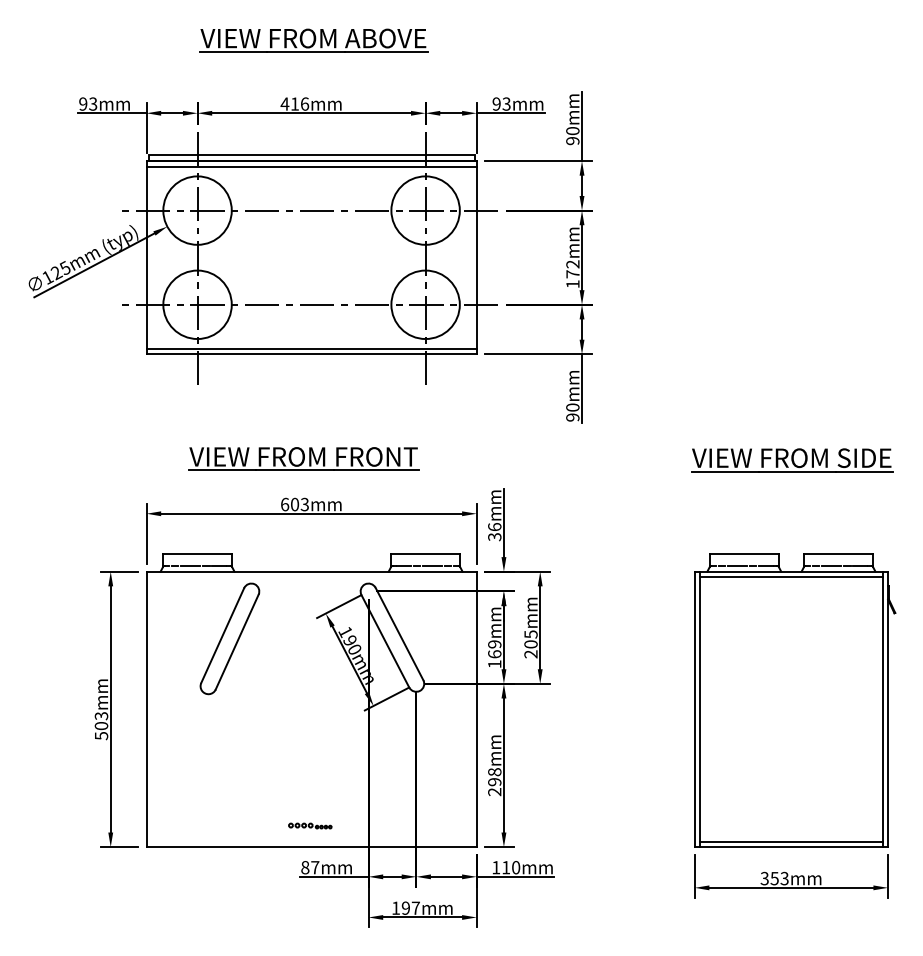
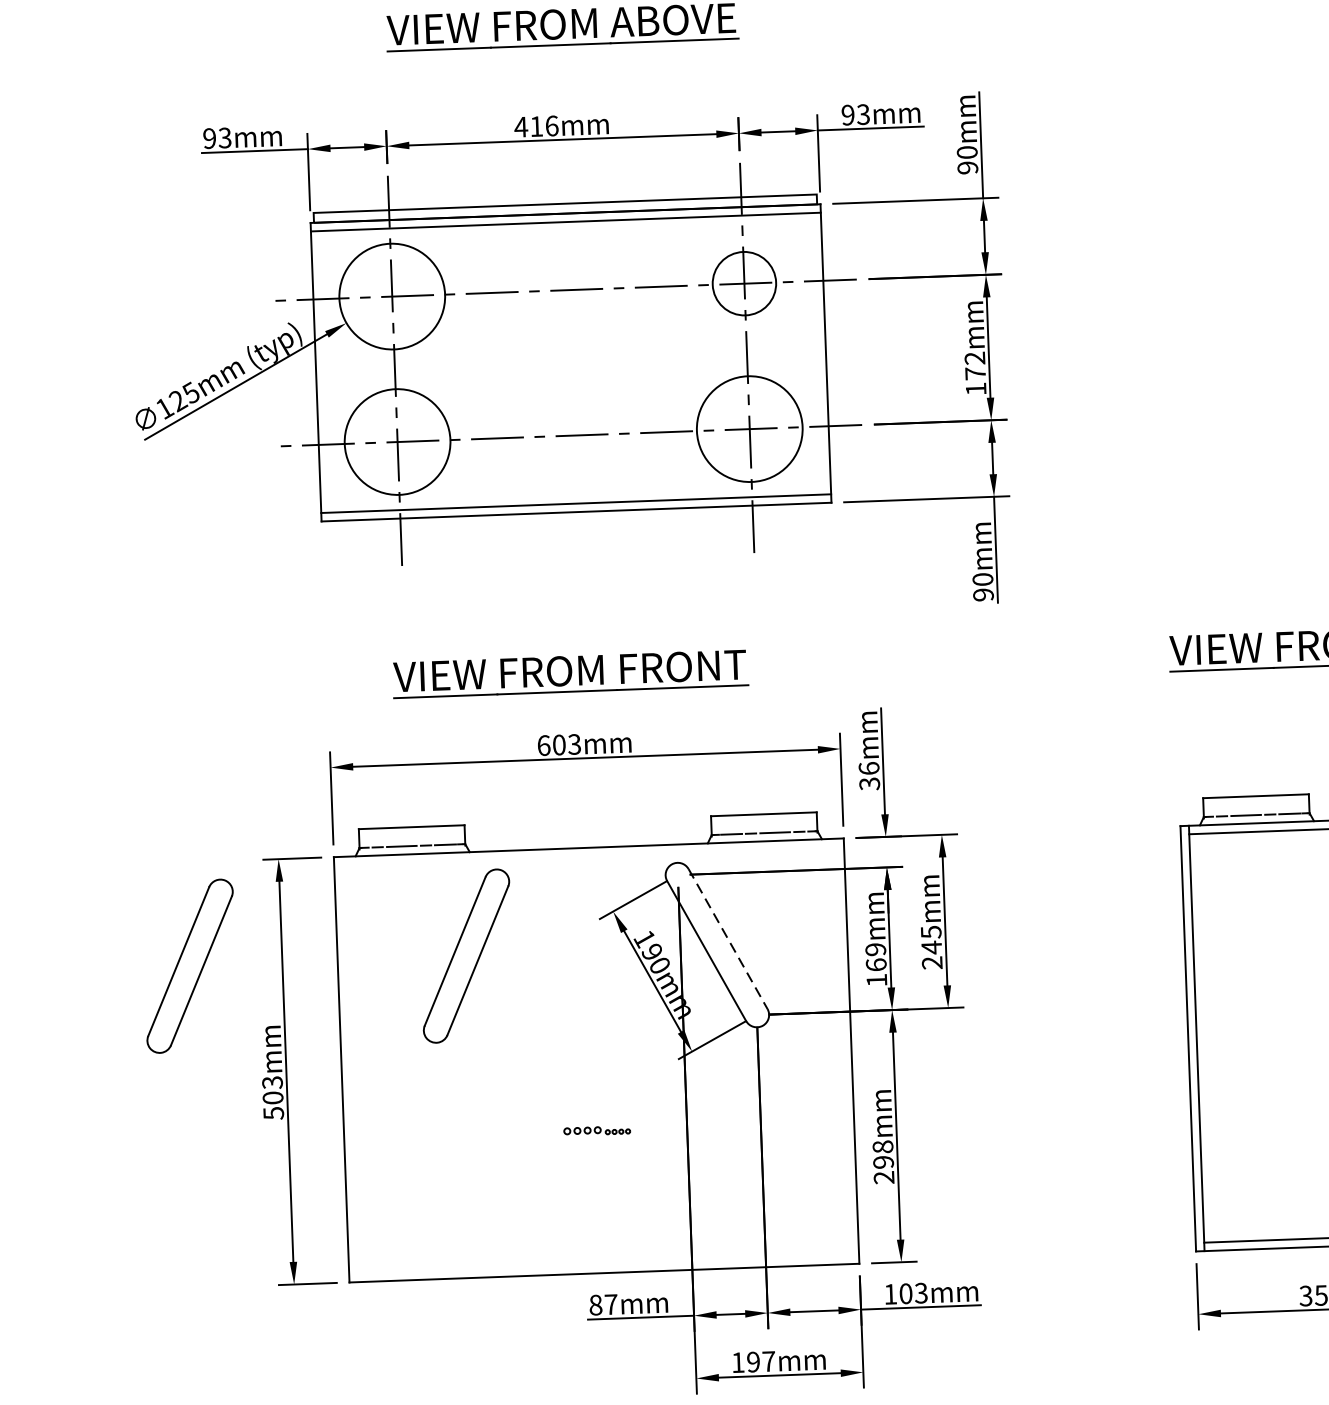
circle: (425, 210) -> (744, 283), size x0.6
line: (399, 634) -> (728, 939), solid -> dashed
part: (50, 638) -> (189, 965), added
text: (530, 644) -> (930, 947), 205mm -> 245mm
part: (310, 825) -> (597, 1130), moved
text: (511, 867) -> (914, 1293), 110mm -> 103mm

